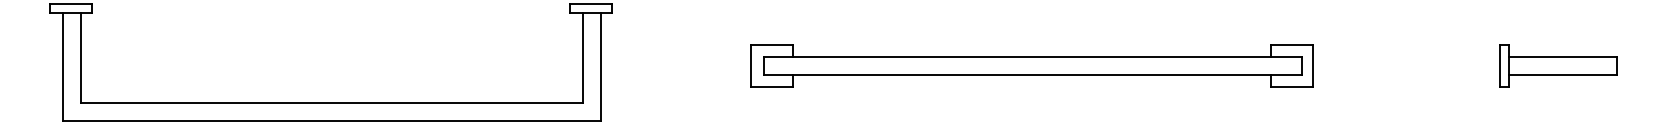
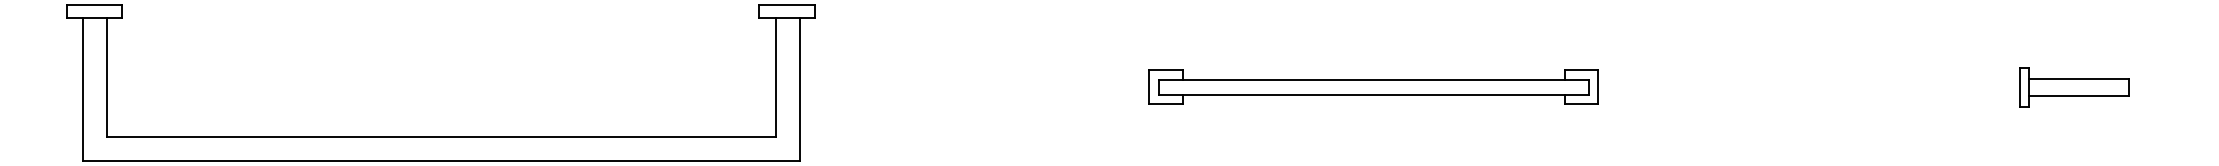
part: (1031, 65) -> (1373, 86), size x0.6
part: (1557, 65) -> (2073, 86), size x0.7

